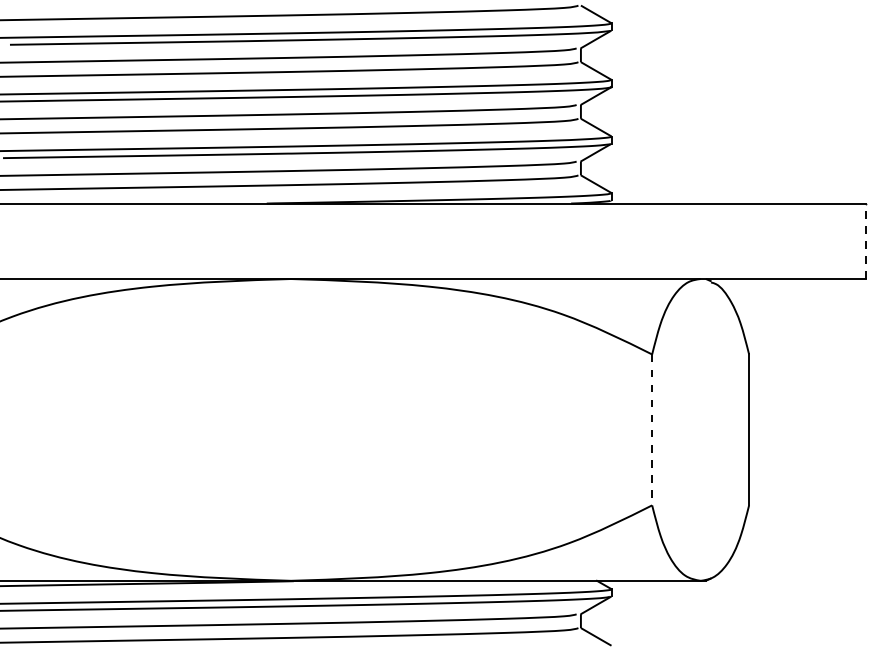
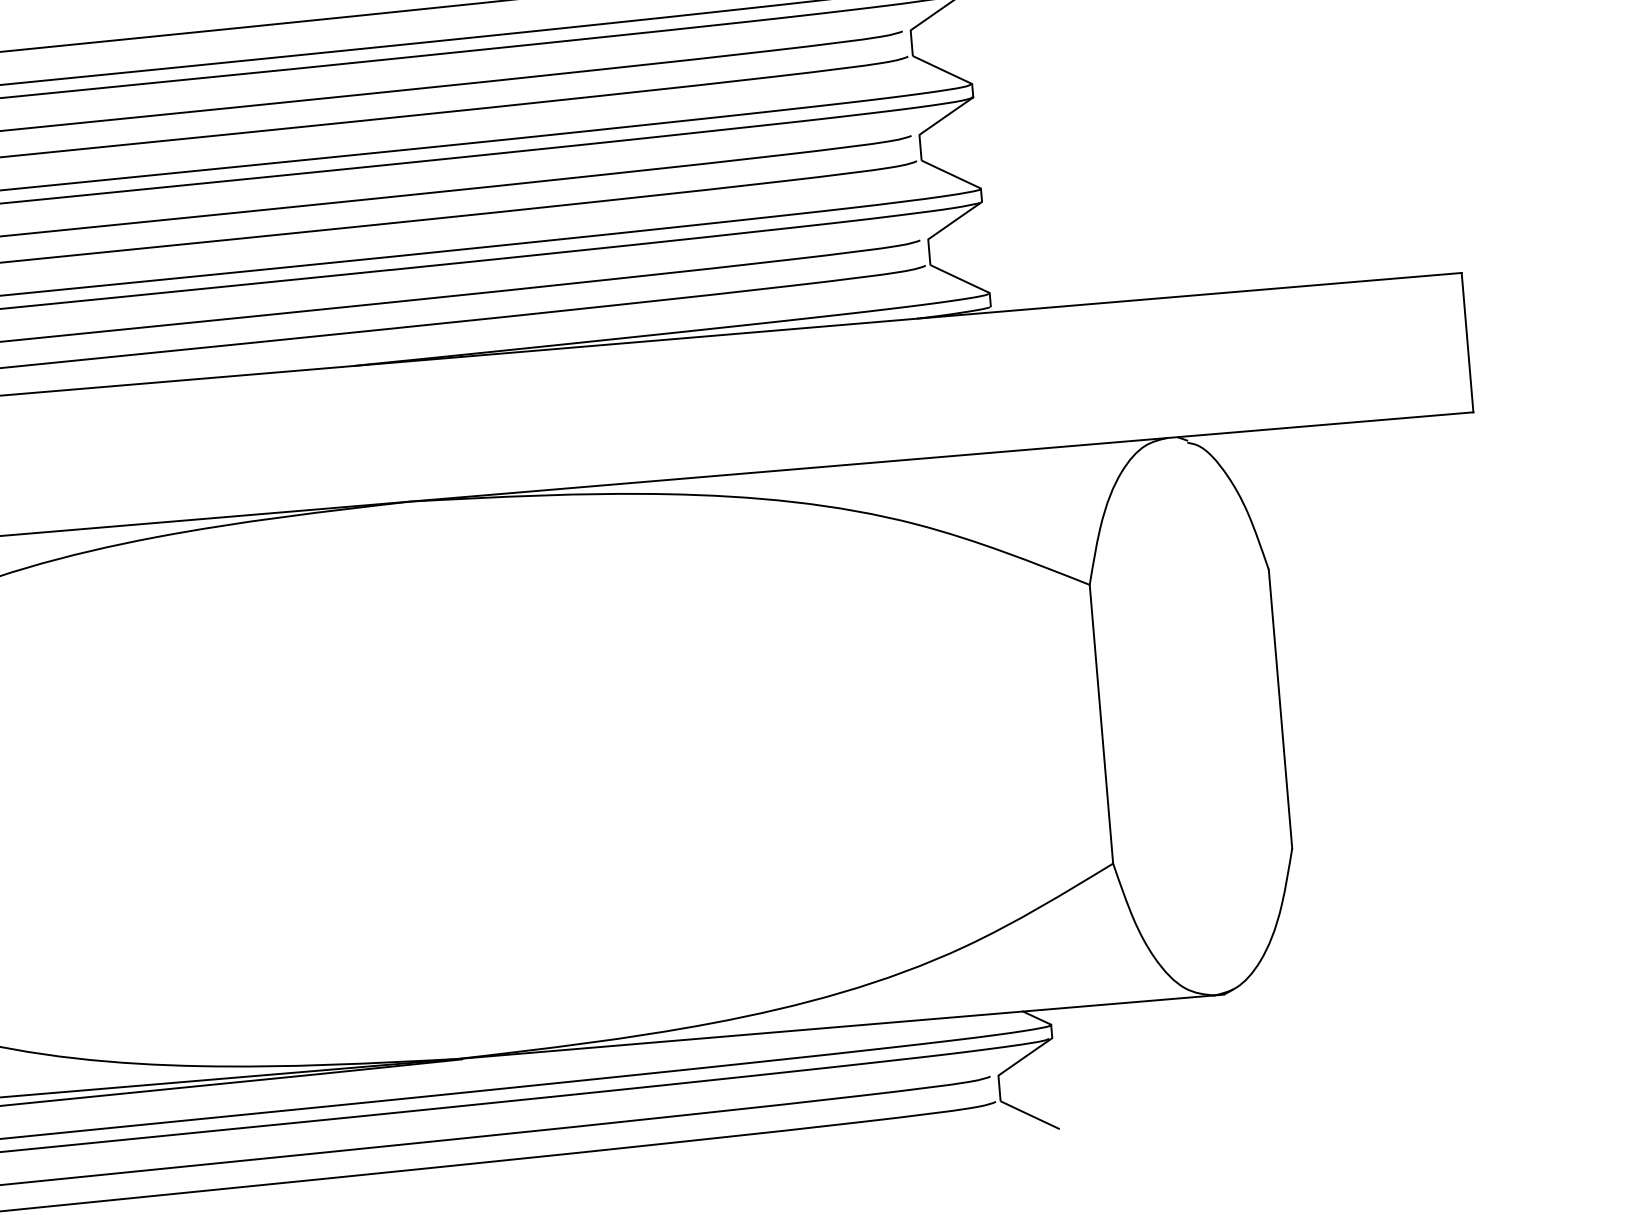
line: (866, 241) -> (1468, 342), dashed -> solid
line: (652, 430) -> (1102, 725), dashed -> solid

